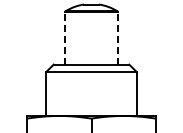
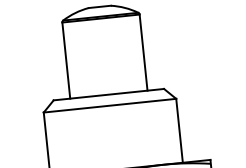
line: (65, 38) -> (66, 60), dashed -> solid
line: (117, 38) -> (142, 52), dashed -> solid

